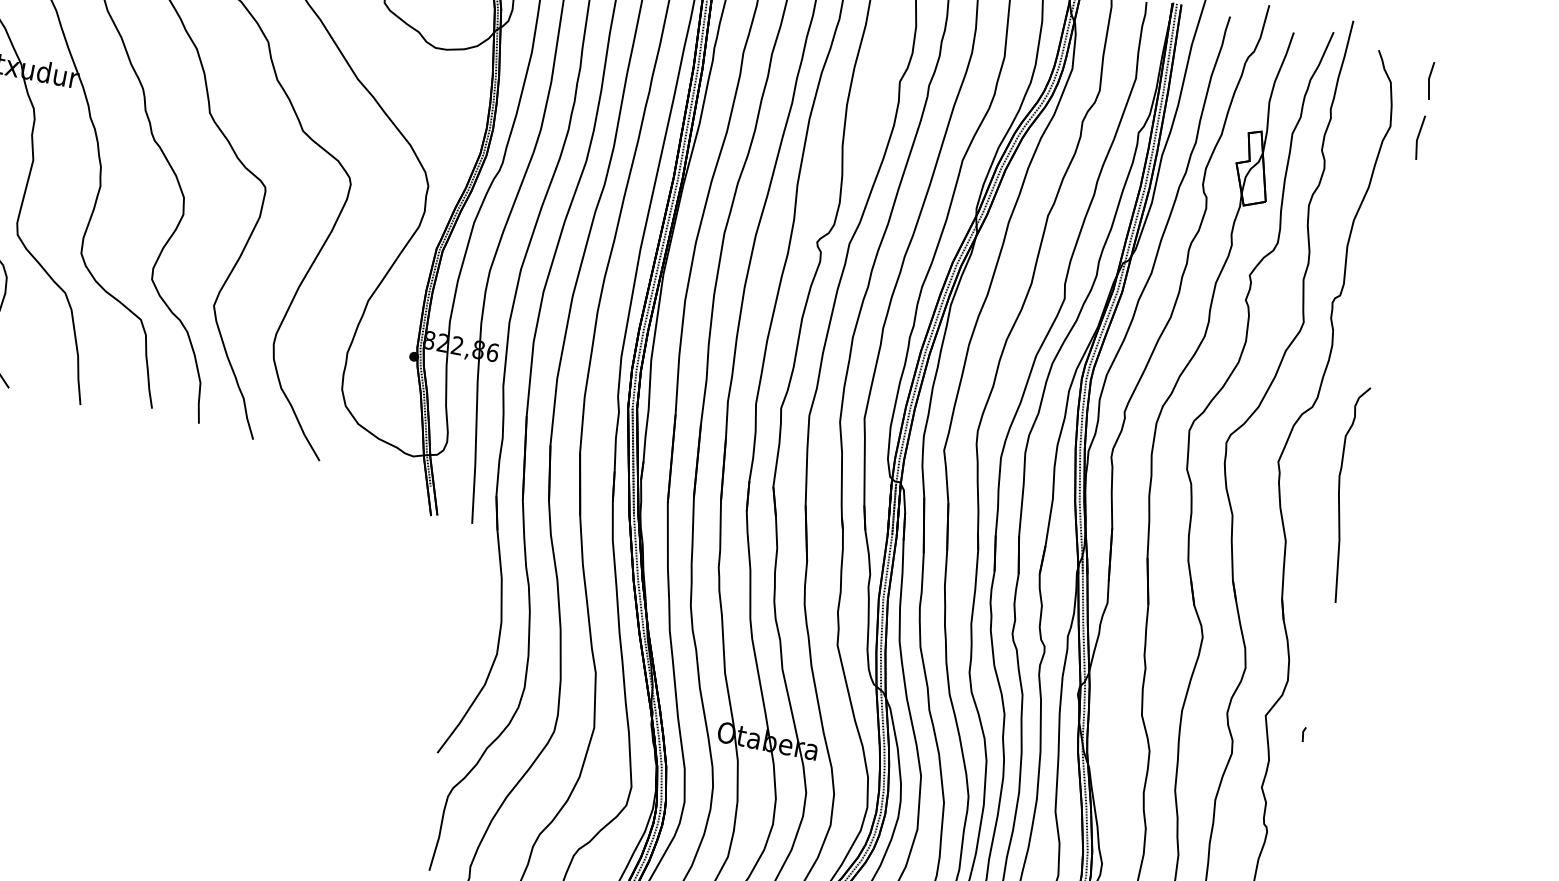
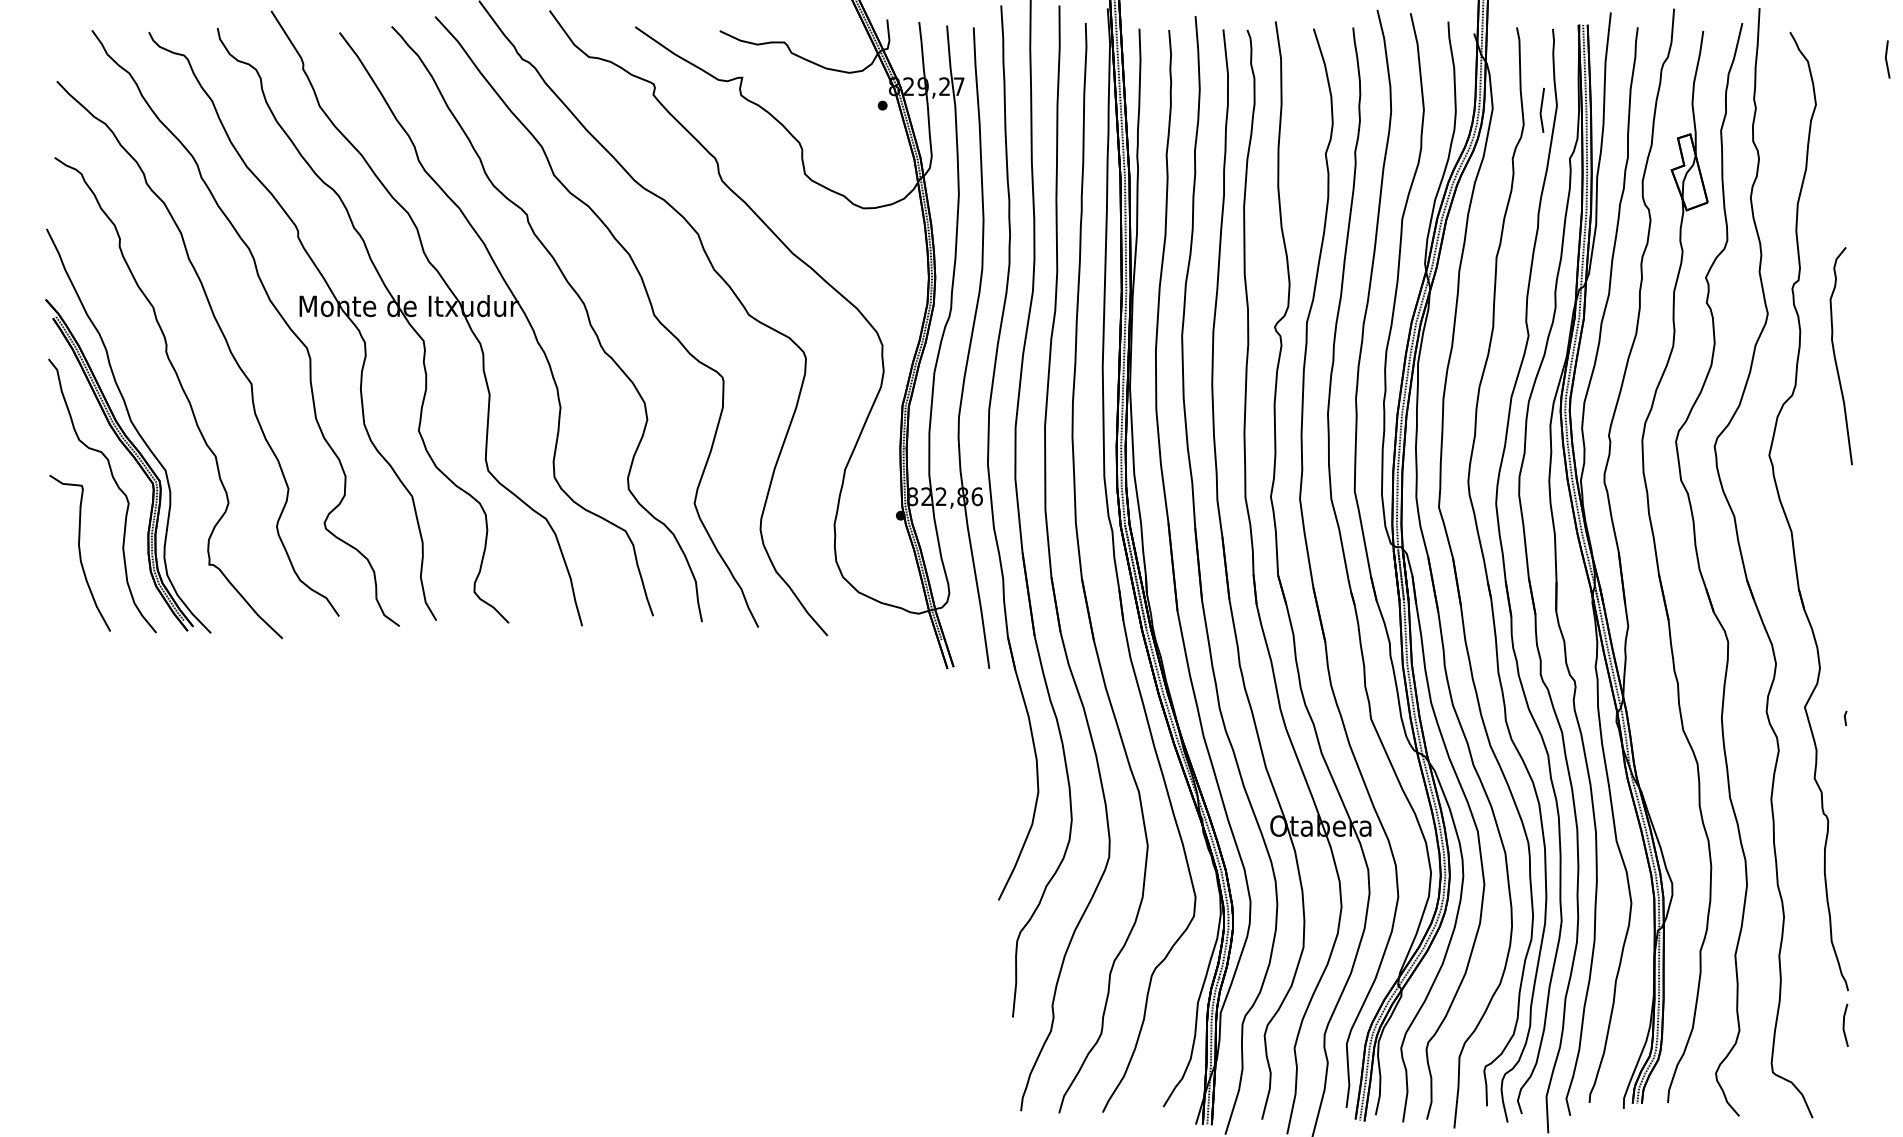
line: (1429, 80) -> (1886, 59), moved
line: (1418, 136) -> (1541, 109), moved
curve: (1339, 493) -> (1835, 356), moved

